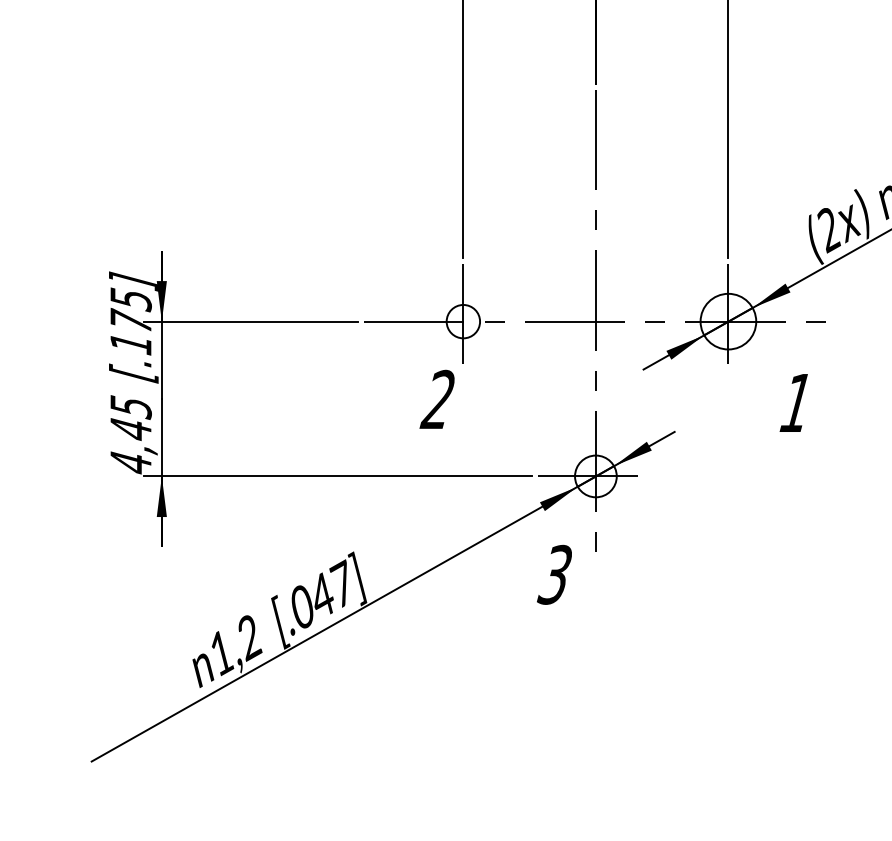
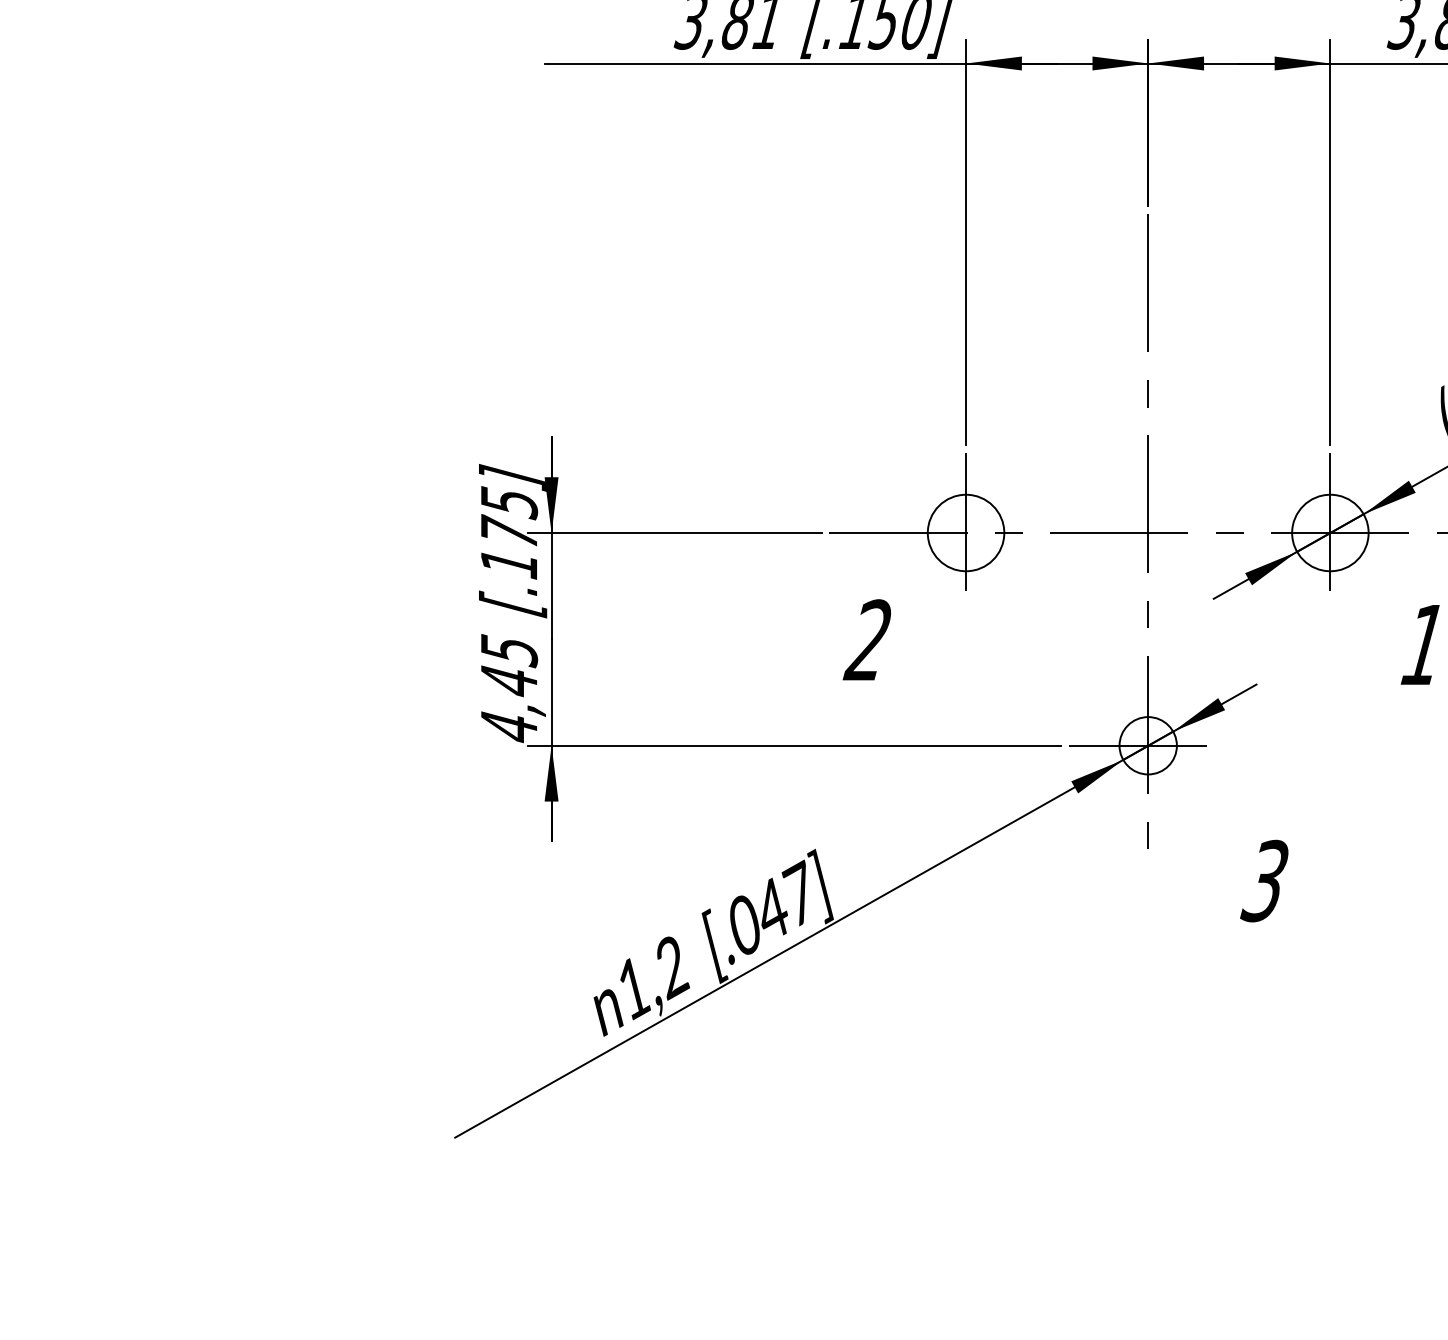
circle: (462, 321) -> (965, 532), size x1.67
text: (436, 399) -> (866, 639), moved
text: (554, 574) -> (1264, 880), moved

